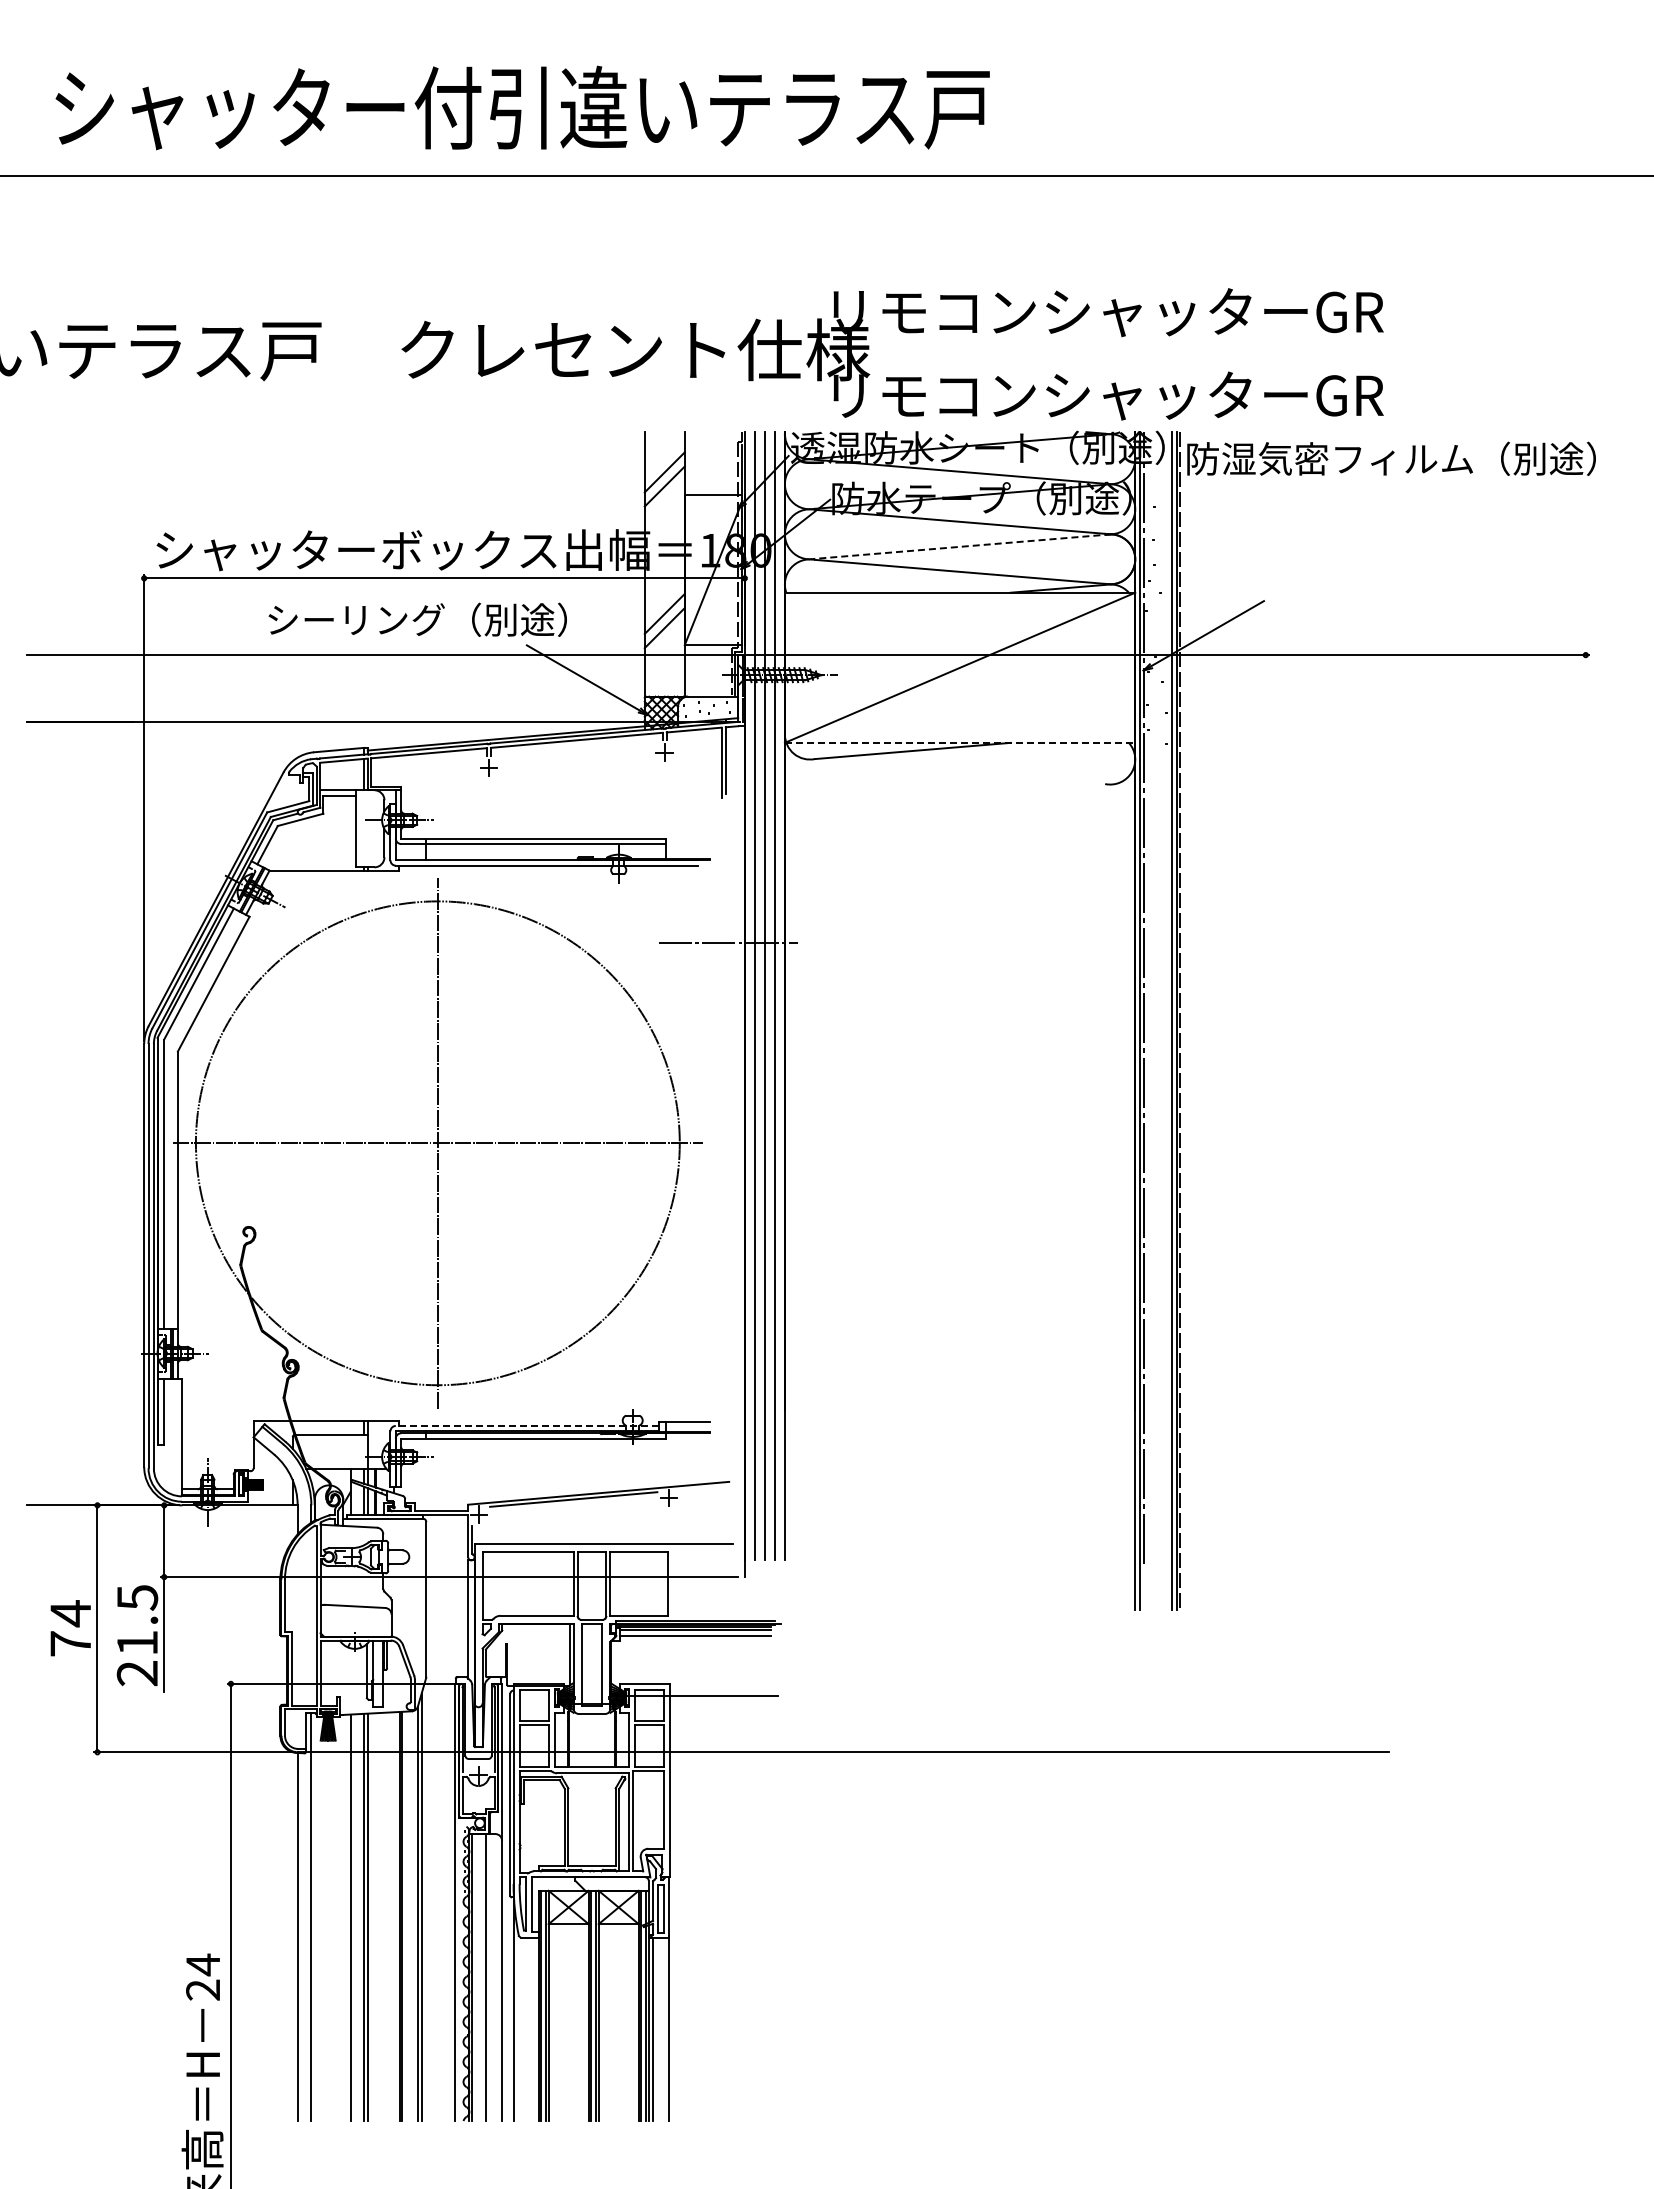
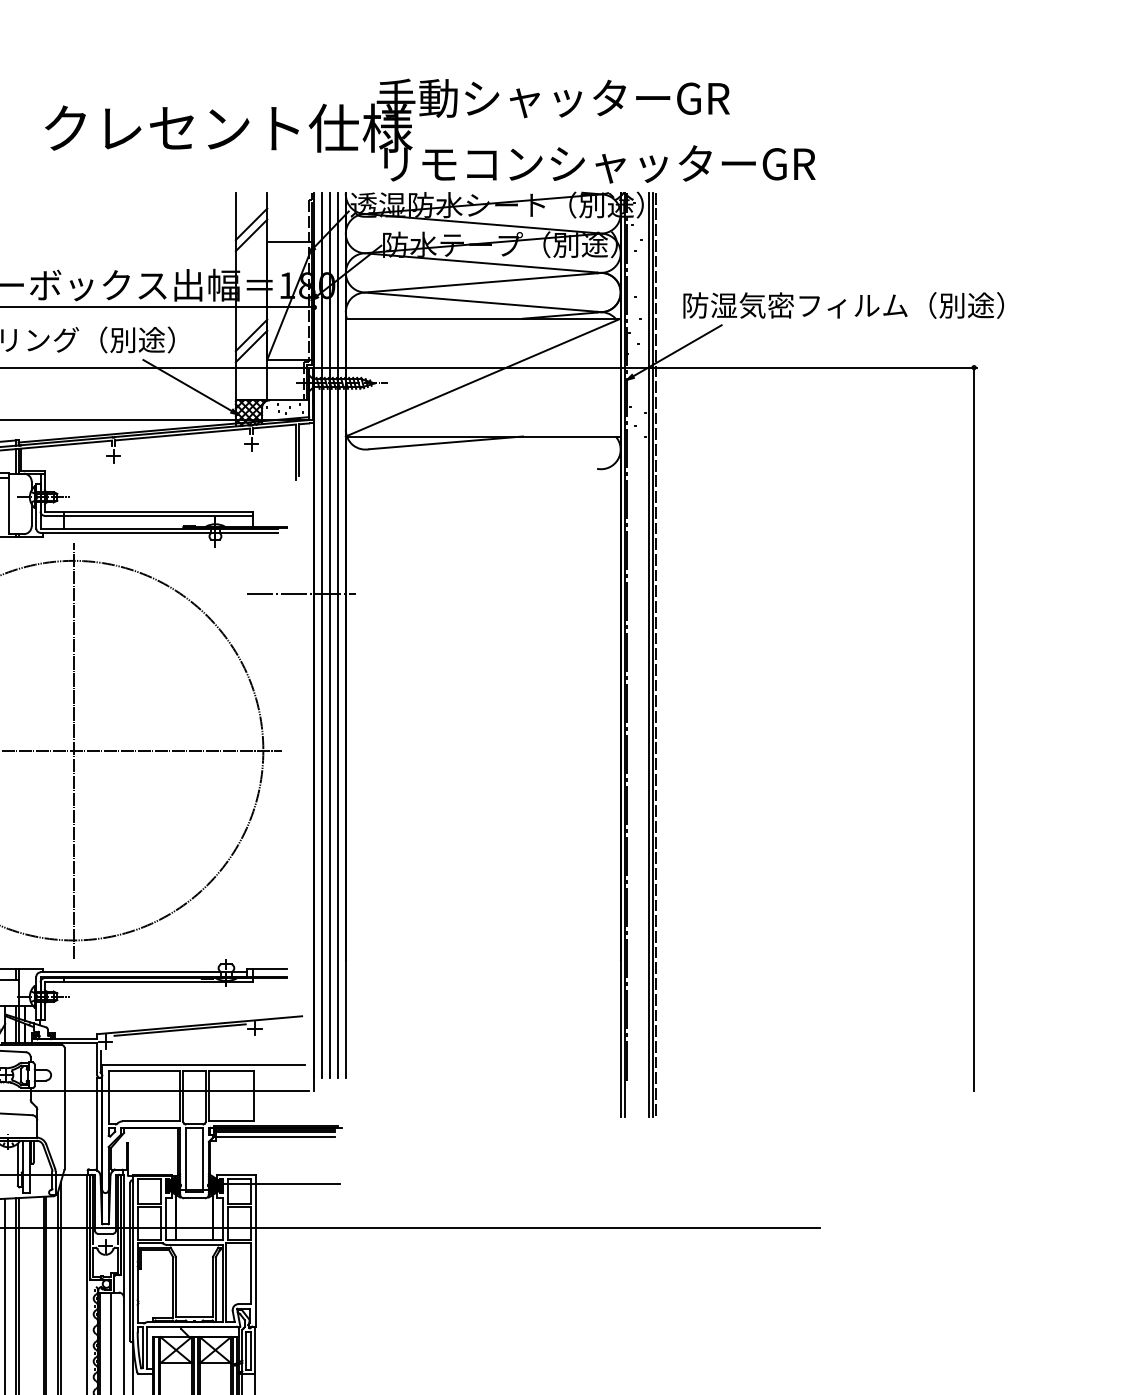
text: (1103, 311) -> (595, 98), リモコンシャッターGR -> 手動シャッターGR
text: (1391, 458) -> (843, 305), moved
line: (963, 546) -> (485, 282), dashed -> solid
line: (960, 742) -> (483, 436), dashed -> solid
line: (1585, 1116) -> (973, 729), added
line: (527, 1425) -> (143, 972), dashed -> solid

